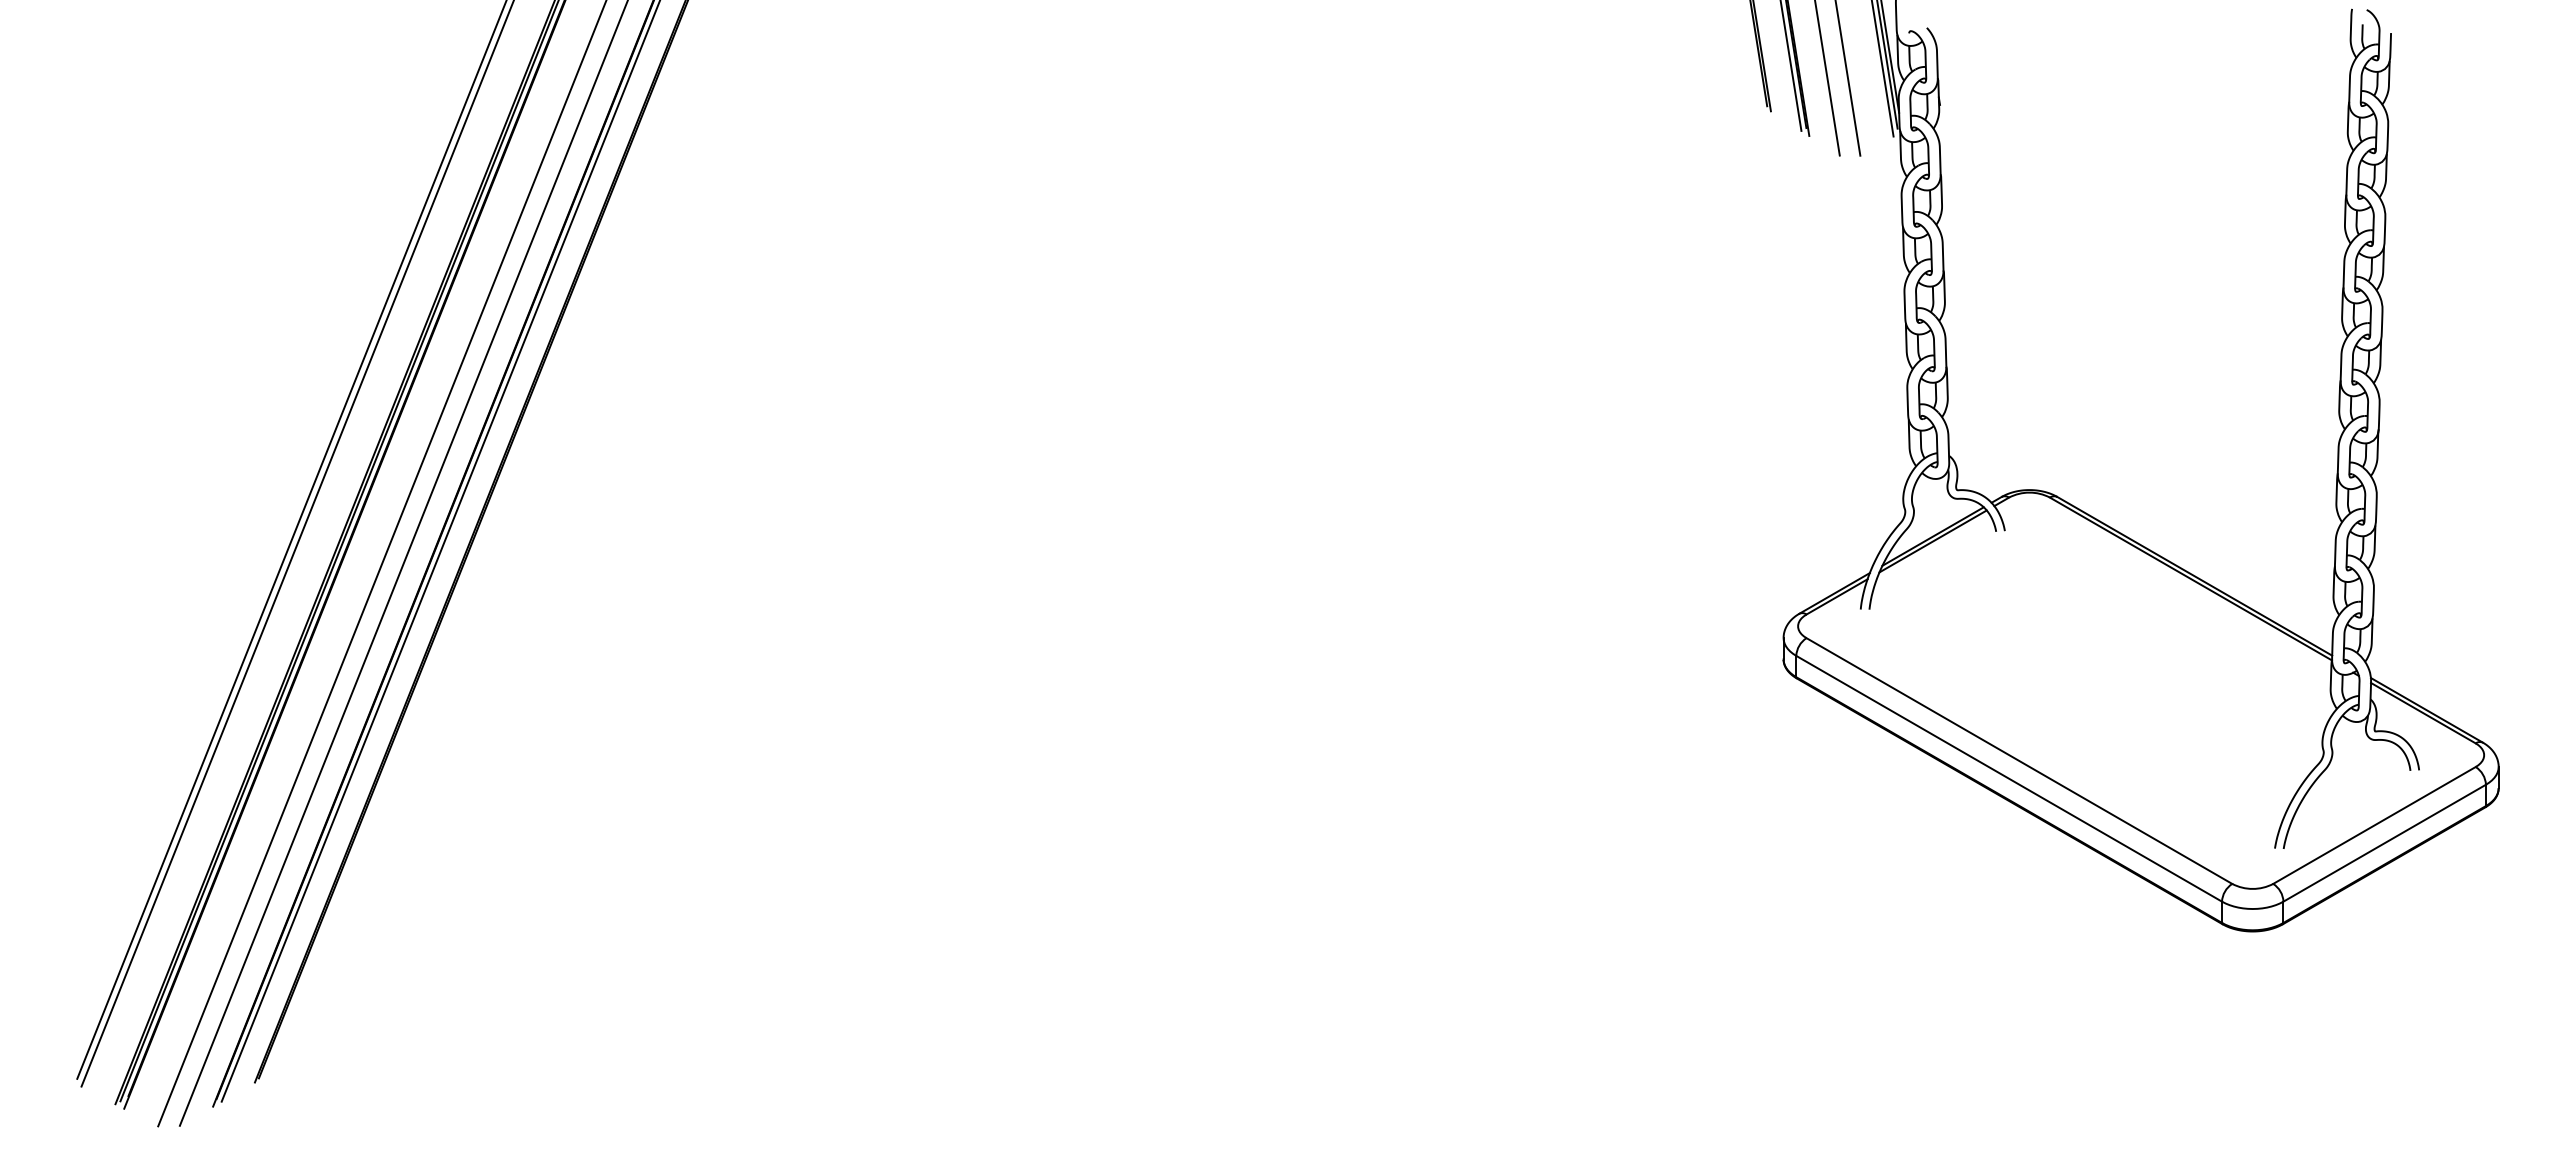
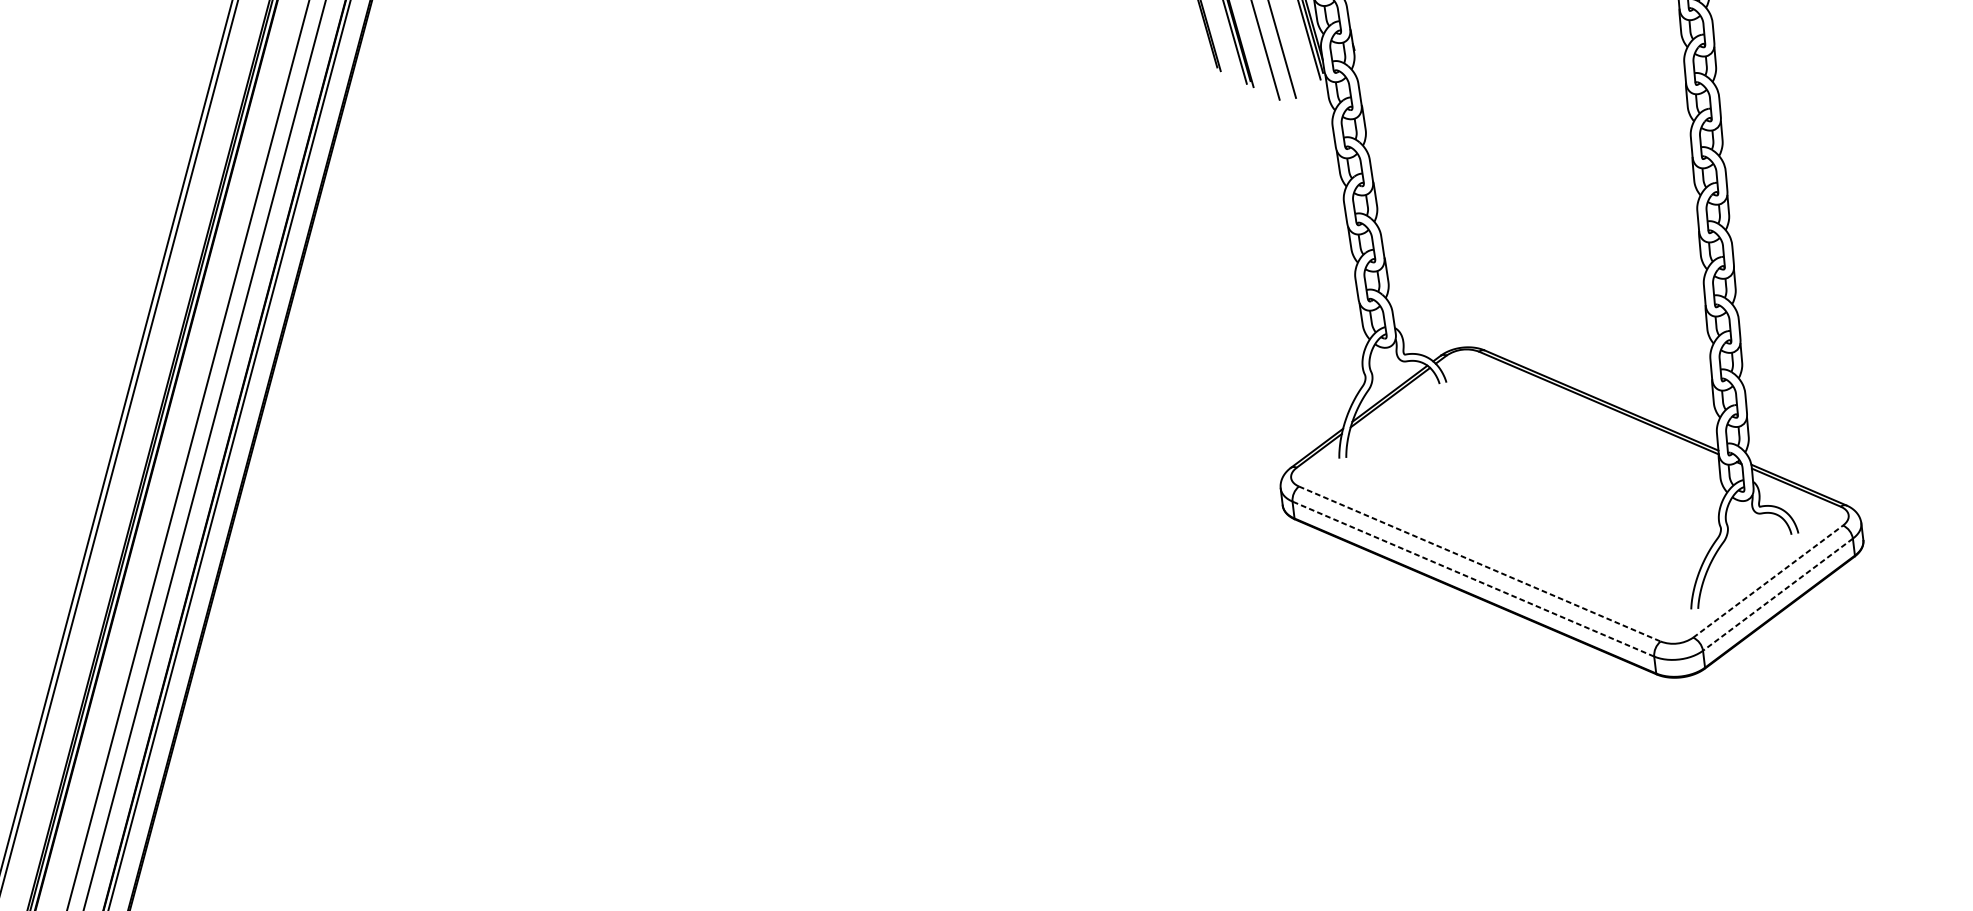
line: (2019, 761) -> (1479, 564), solid -> dashed
line: (2009, 778) -> (1473, 578), solid -> dashed
line: (2374, 825) -> (1768, 581), solid -> dashed
line: (2384, 843) -> (1777, 594), solid -> dashed

